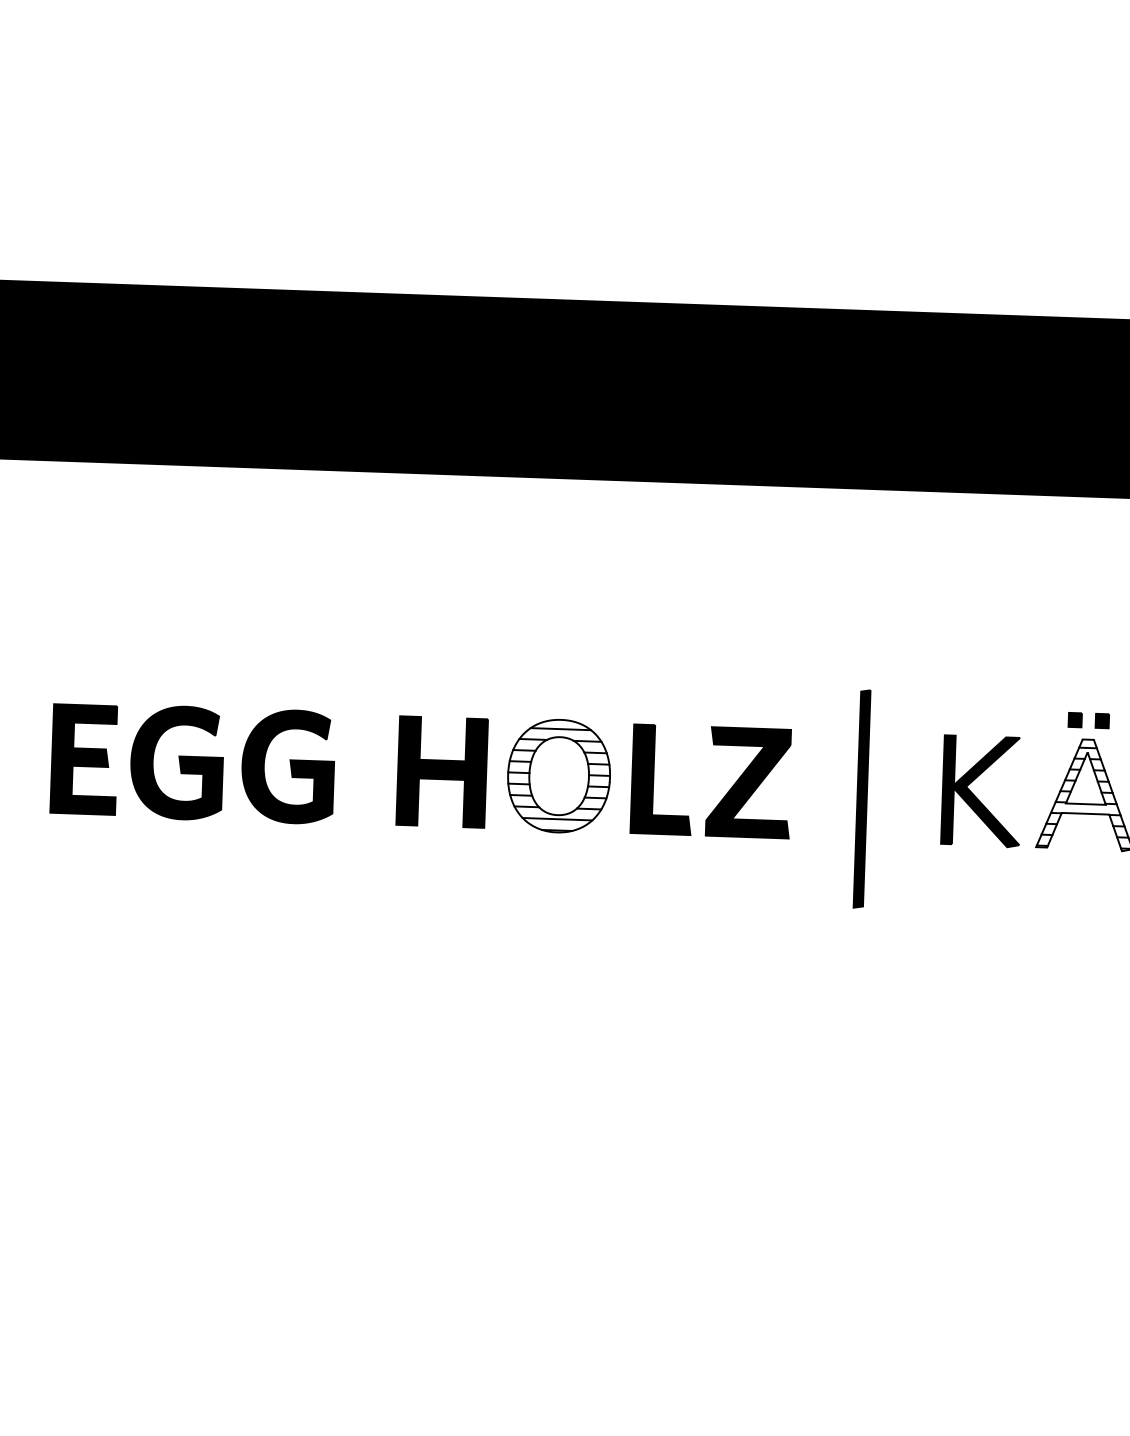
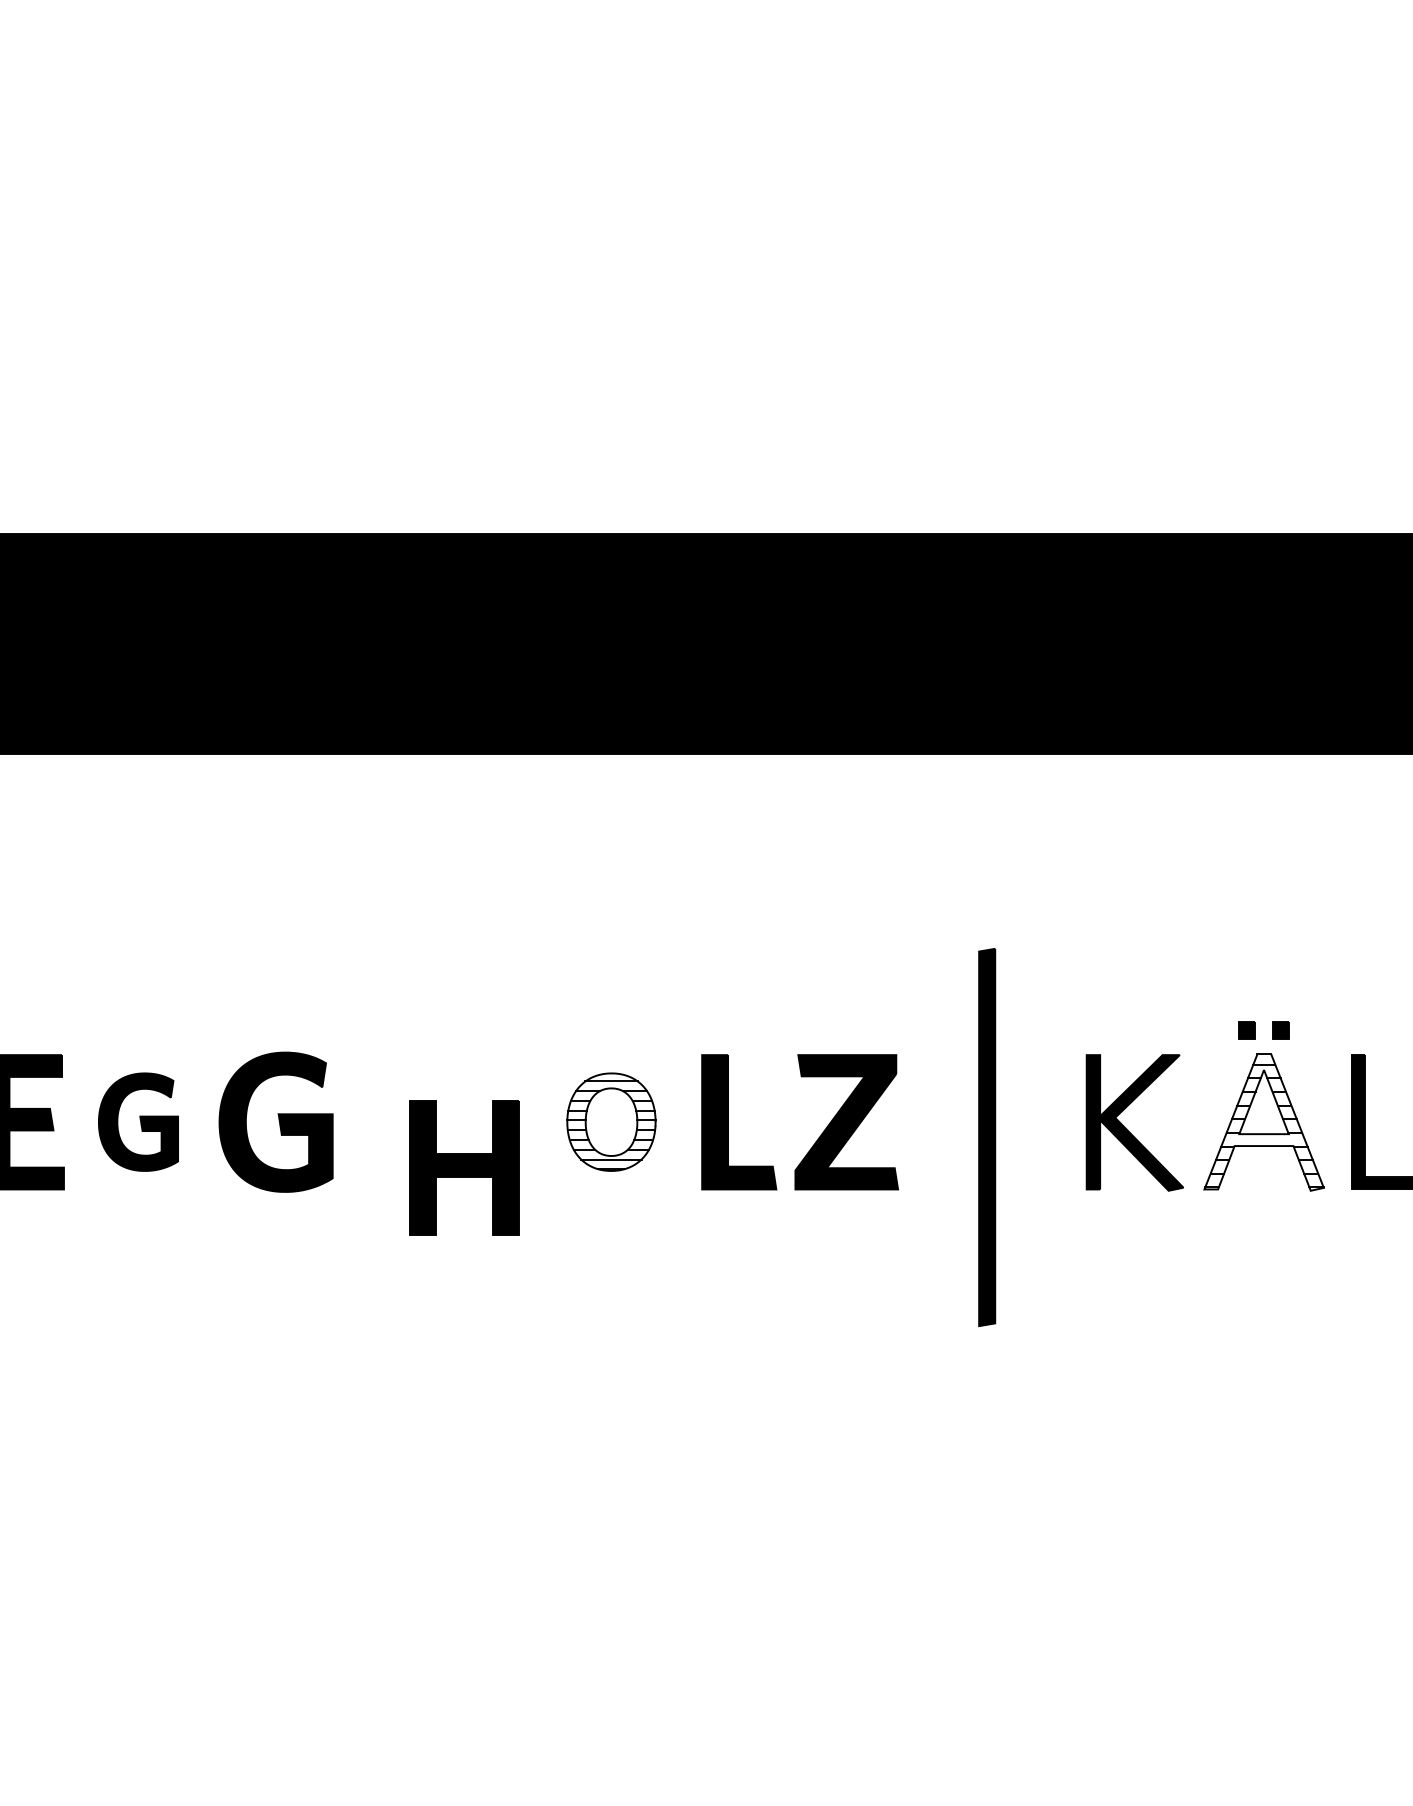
part: (177, 762) -> (138, 1121), size x0.7
part: (442, 771) -> (464, 1167), moved
part: (559, 775) -> (611, 1121), size x0.7
part: (861, 799) -> (986, 1137), size x1.4

